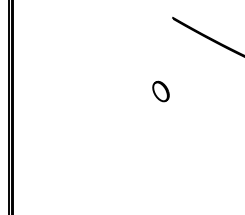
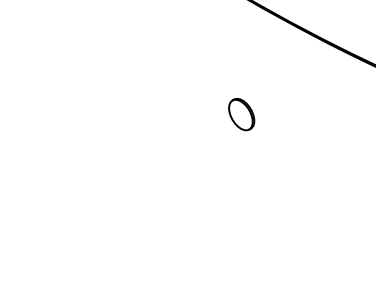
part: (160, 91) -> (240, 114), moved

